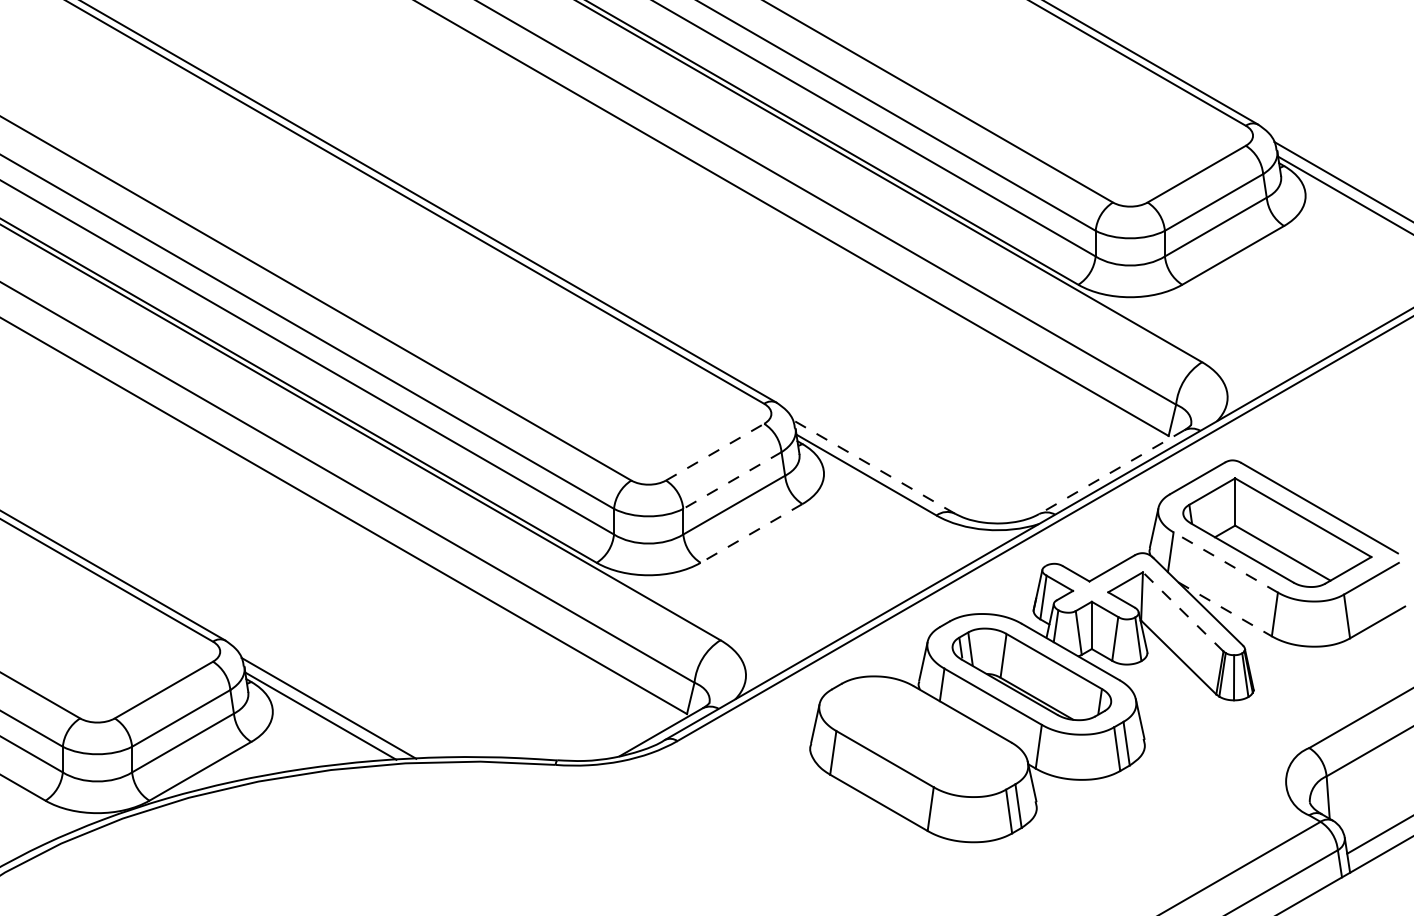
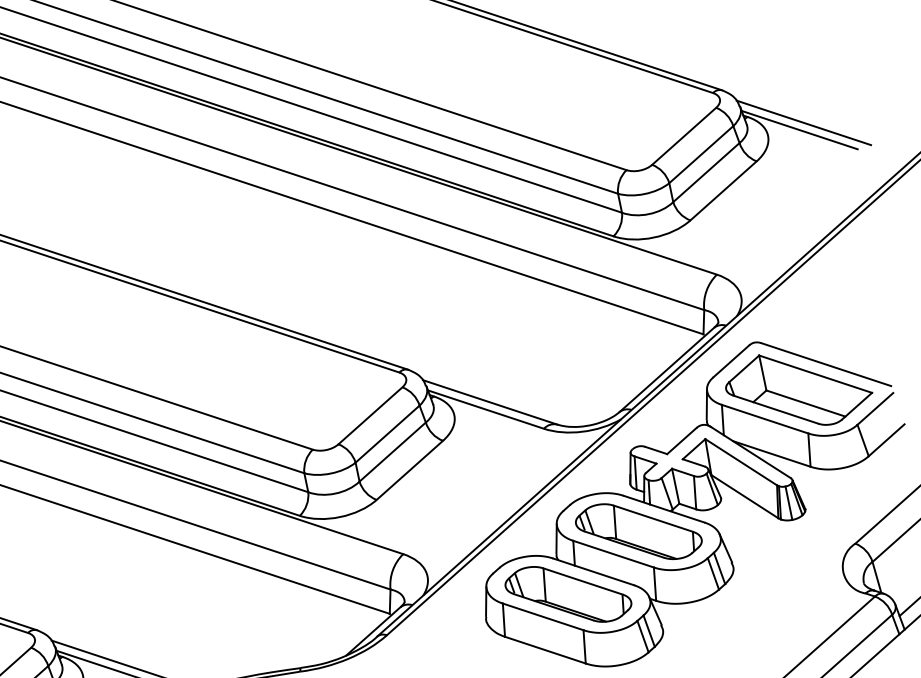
line: (715, 452) -> (370, 416), dashed -> solid
line: (873, 466) -> (489, 402), dashed -> solid
line: (1111, 472) -> (666, 370), dashed -> solid
line: (732, 480) -> (387, 434), dashed -> solid
line: (751, 533) -> (409, 470), dashed -> solid
line: (1225, 562) -> (764, 419), dashed -> solid
line: (1225, 609) -> (772, 454), dashed -> solid
line: (1182, 611) -> (740, 462), dashed -> solid
part: (923, 736) -> (568, 594), added

